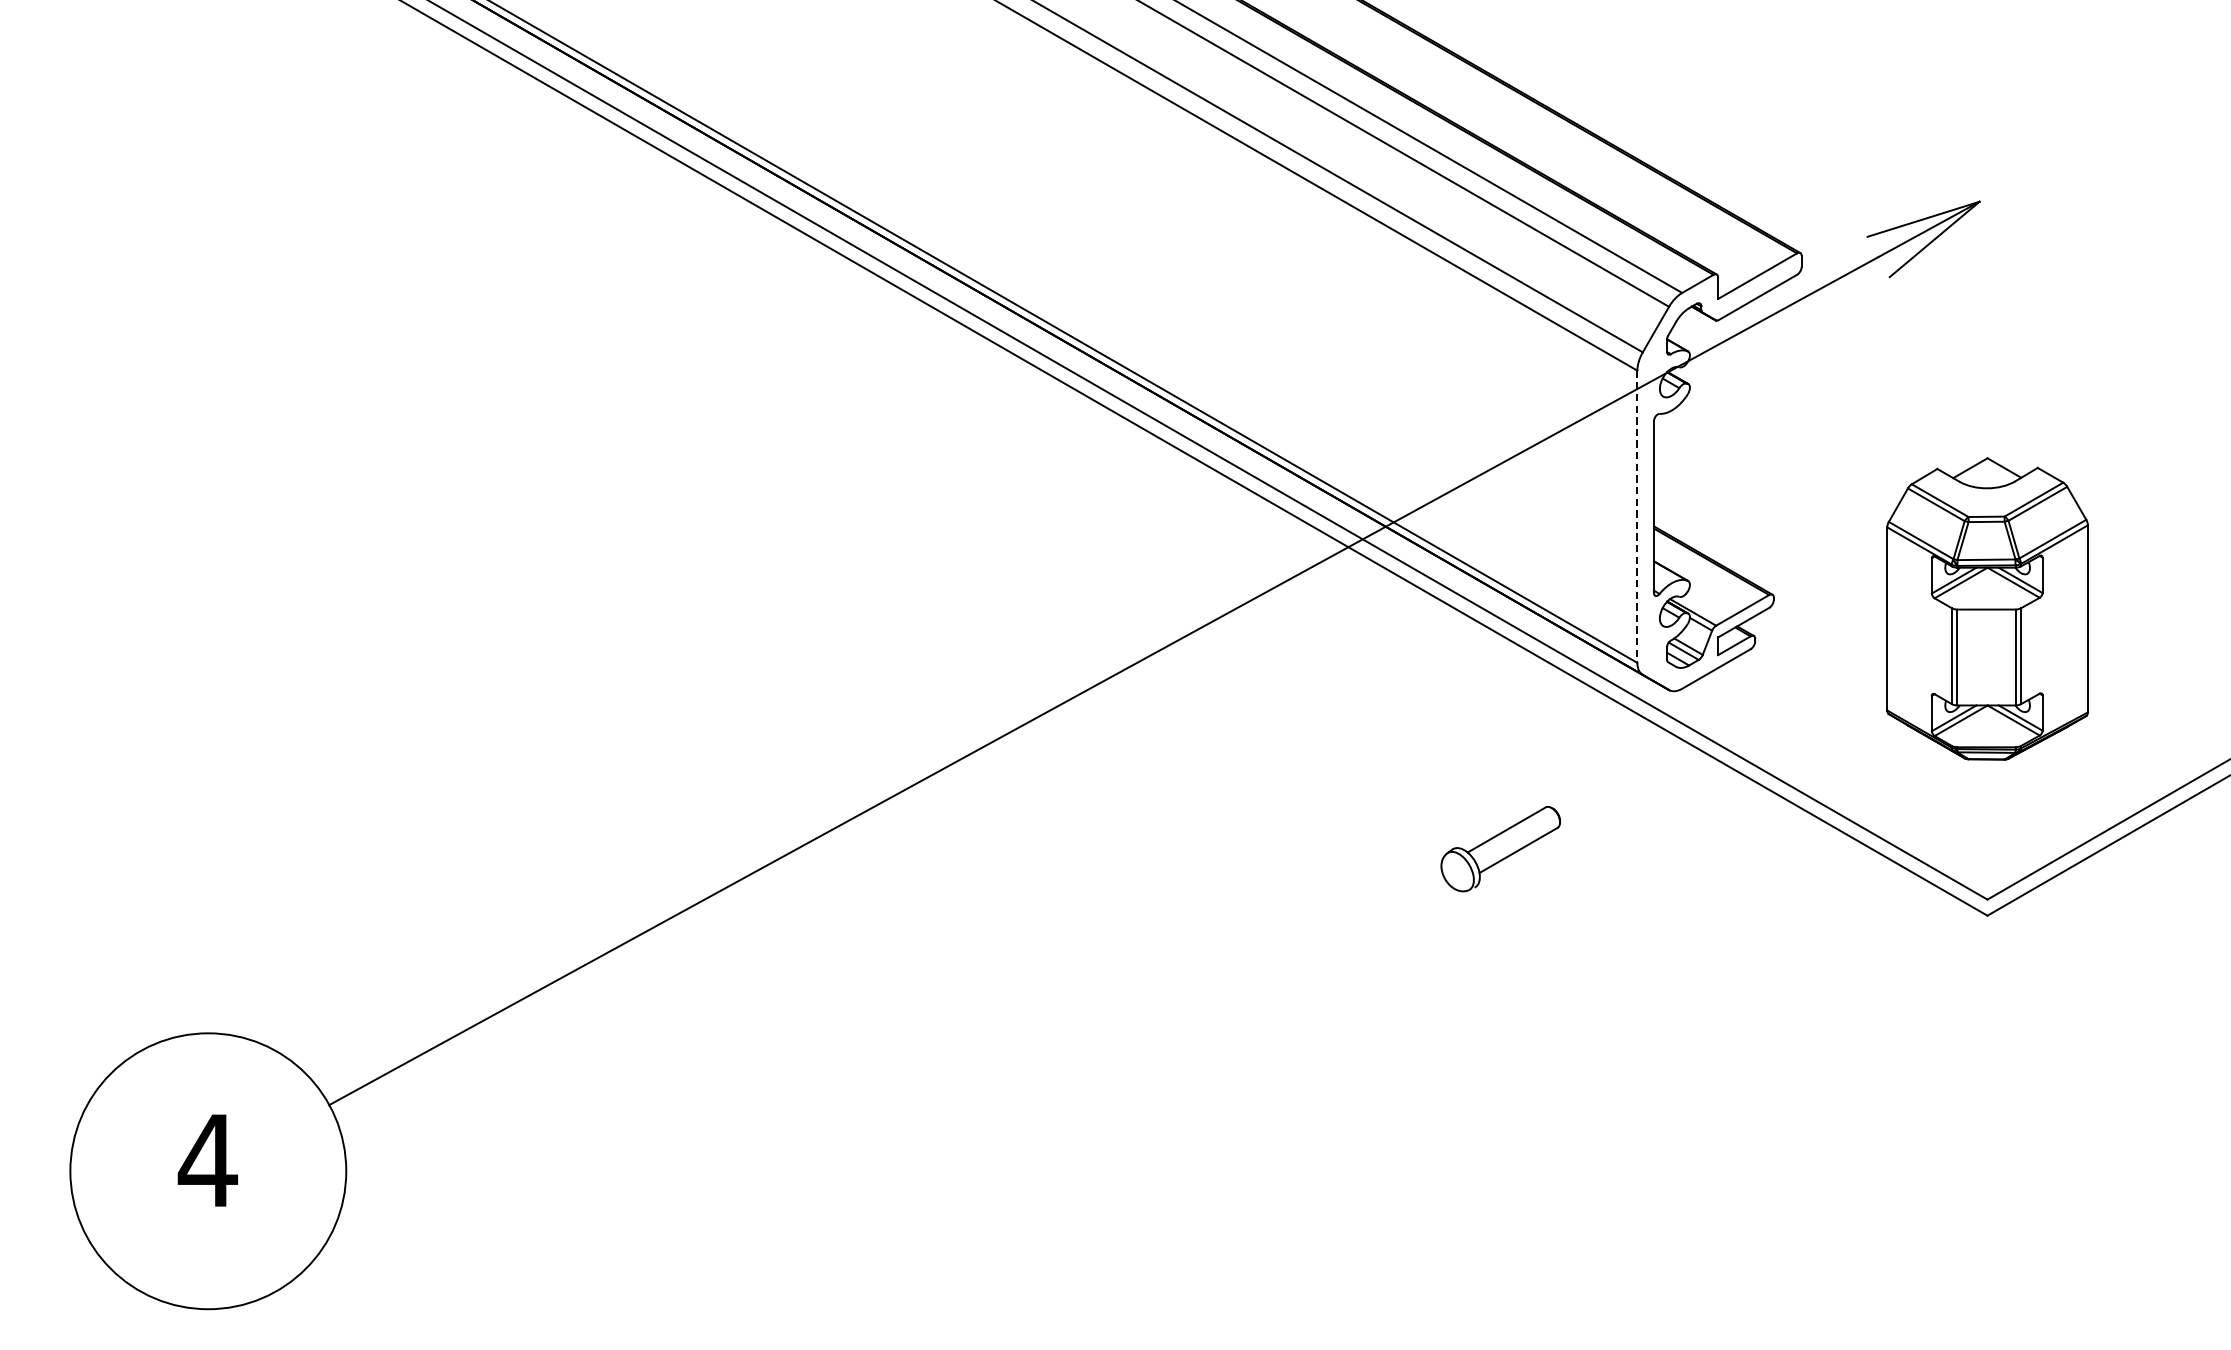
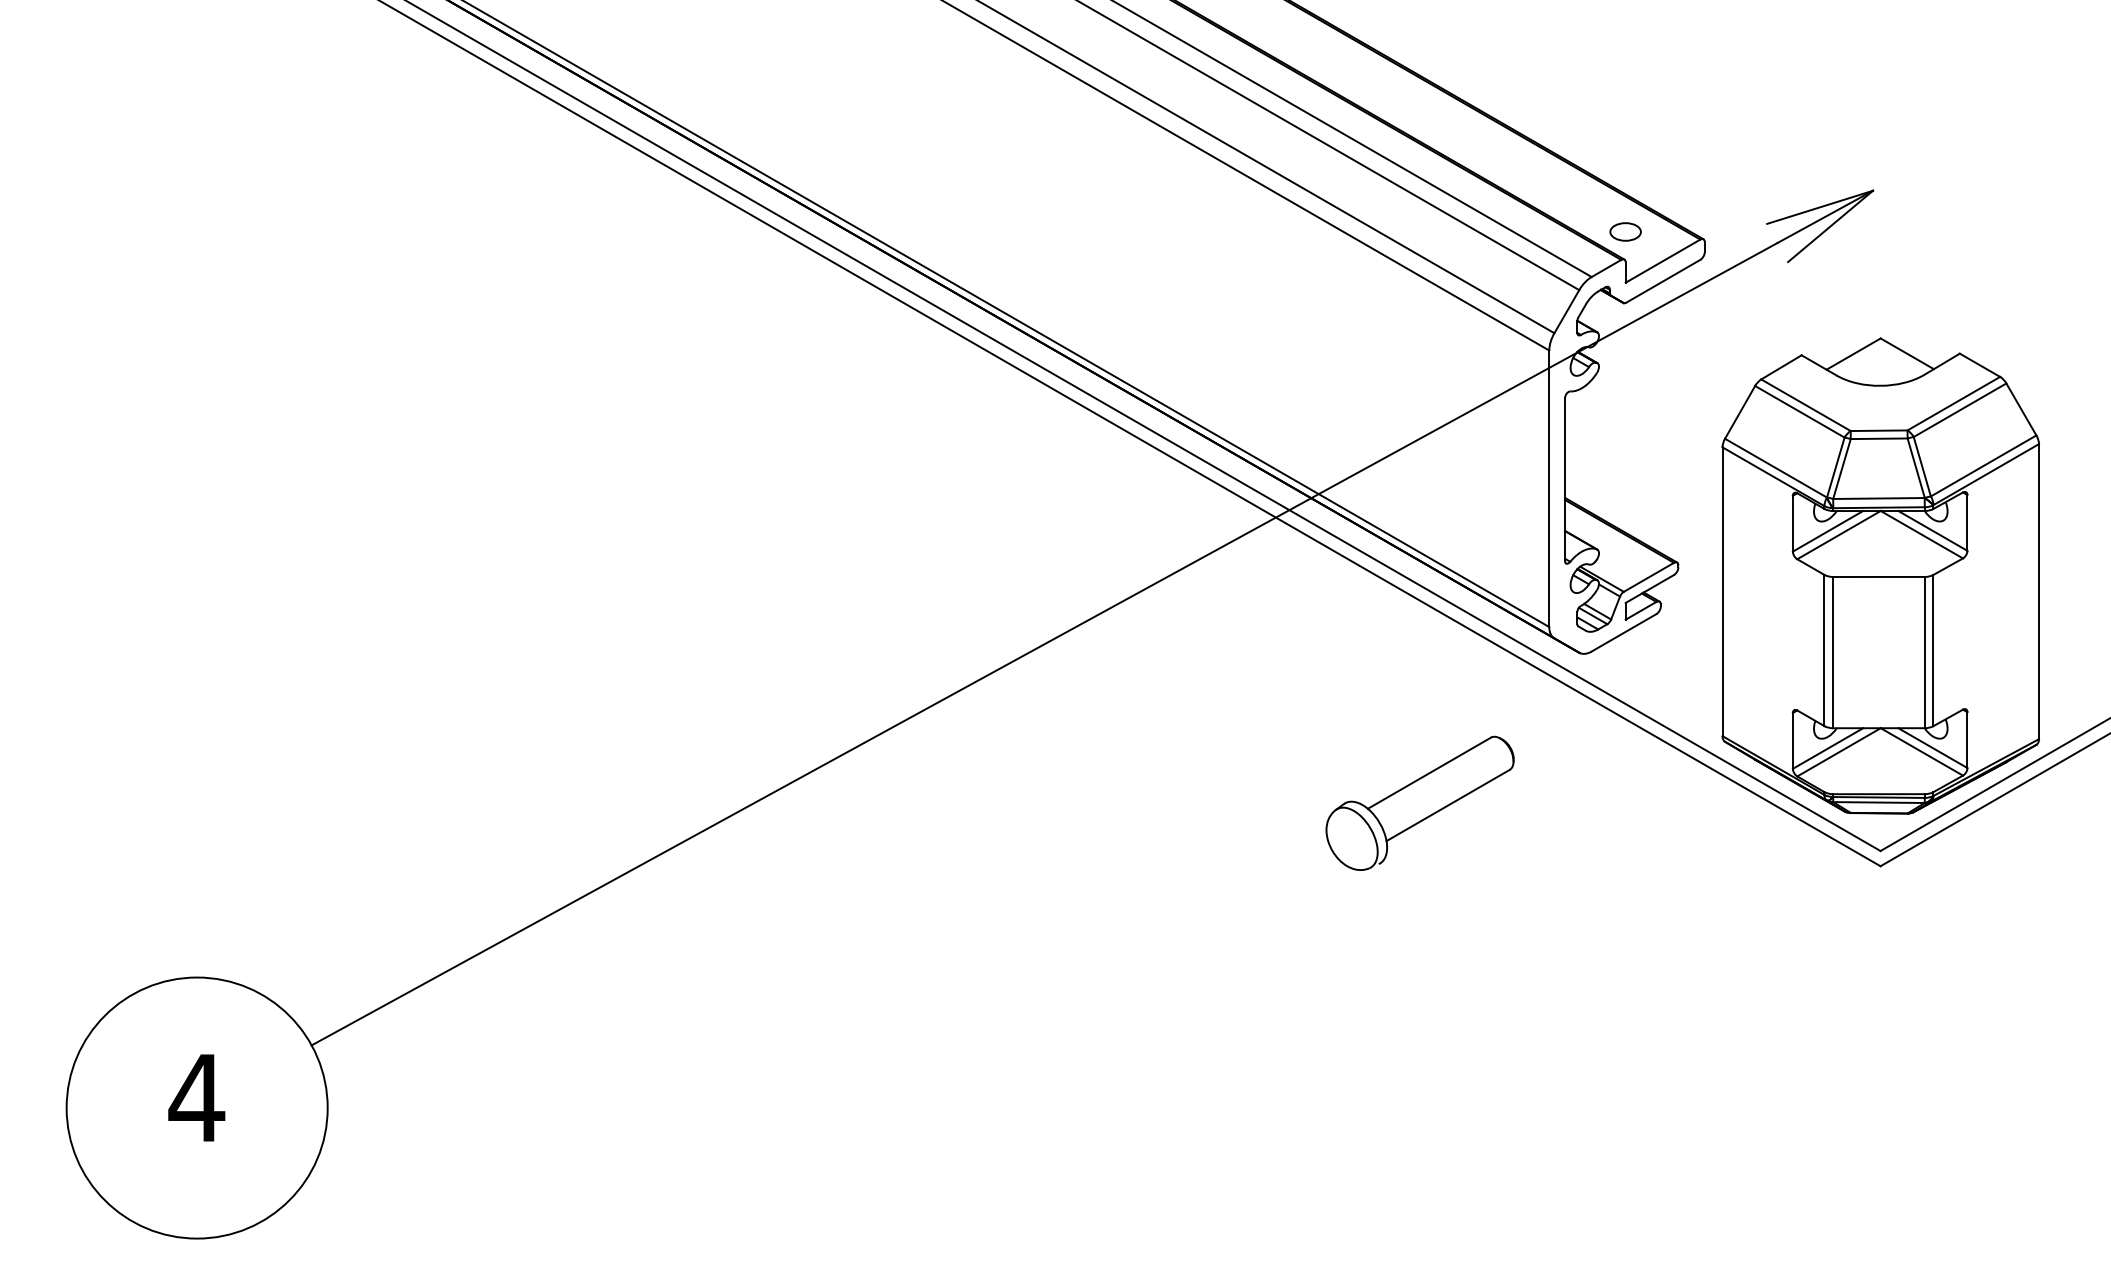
part: (1717, 244) -> (1625, 231), added
line: (1637, 517) -> (1549, 489), dashed -> solid
part: (1987, 608) -> (1880, 575), size x1.67
part: (1500, 848) -> (1419, 802), size x1.67

